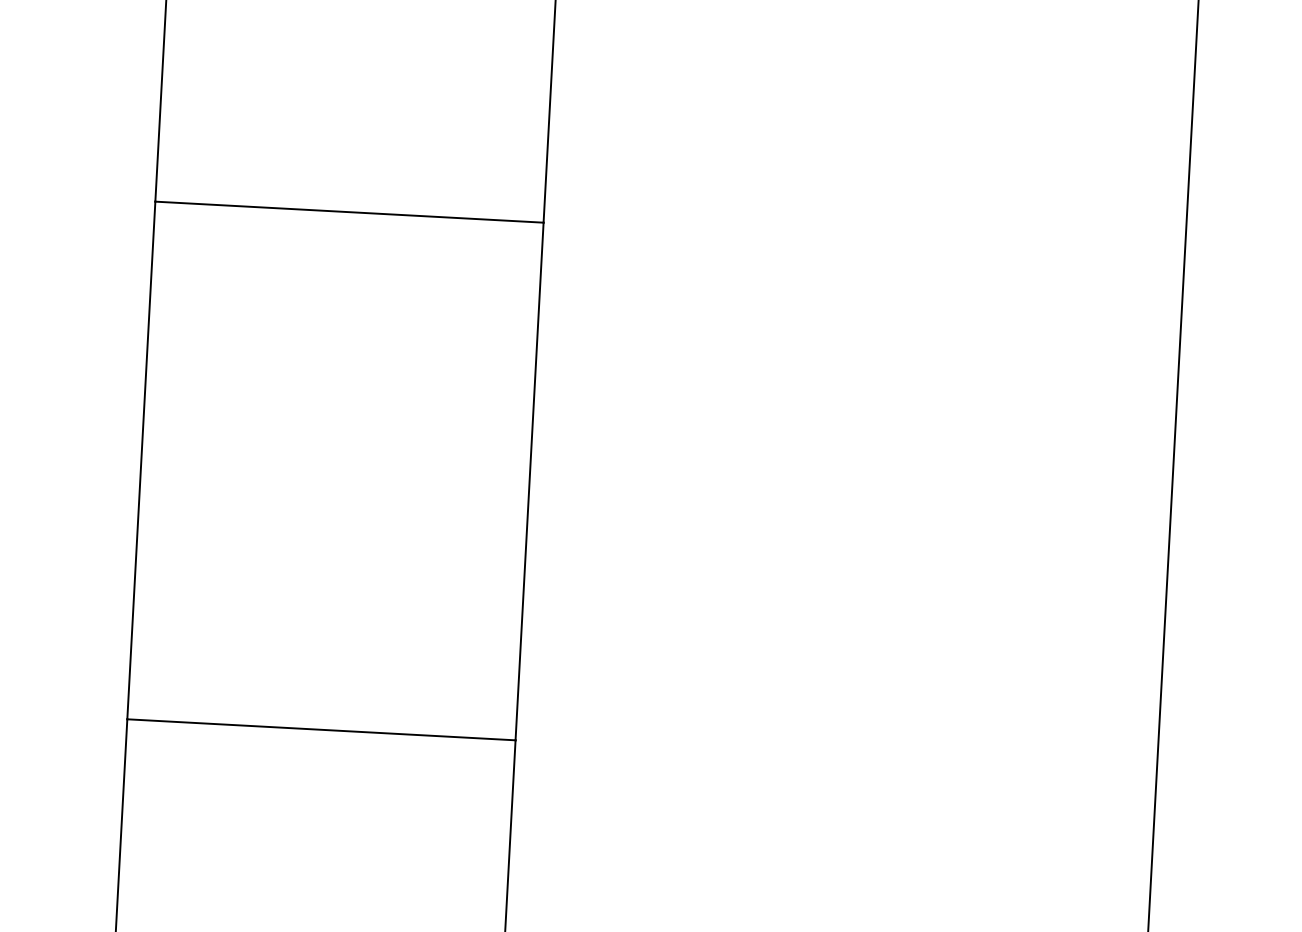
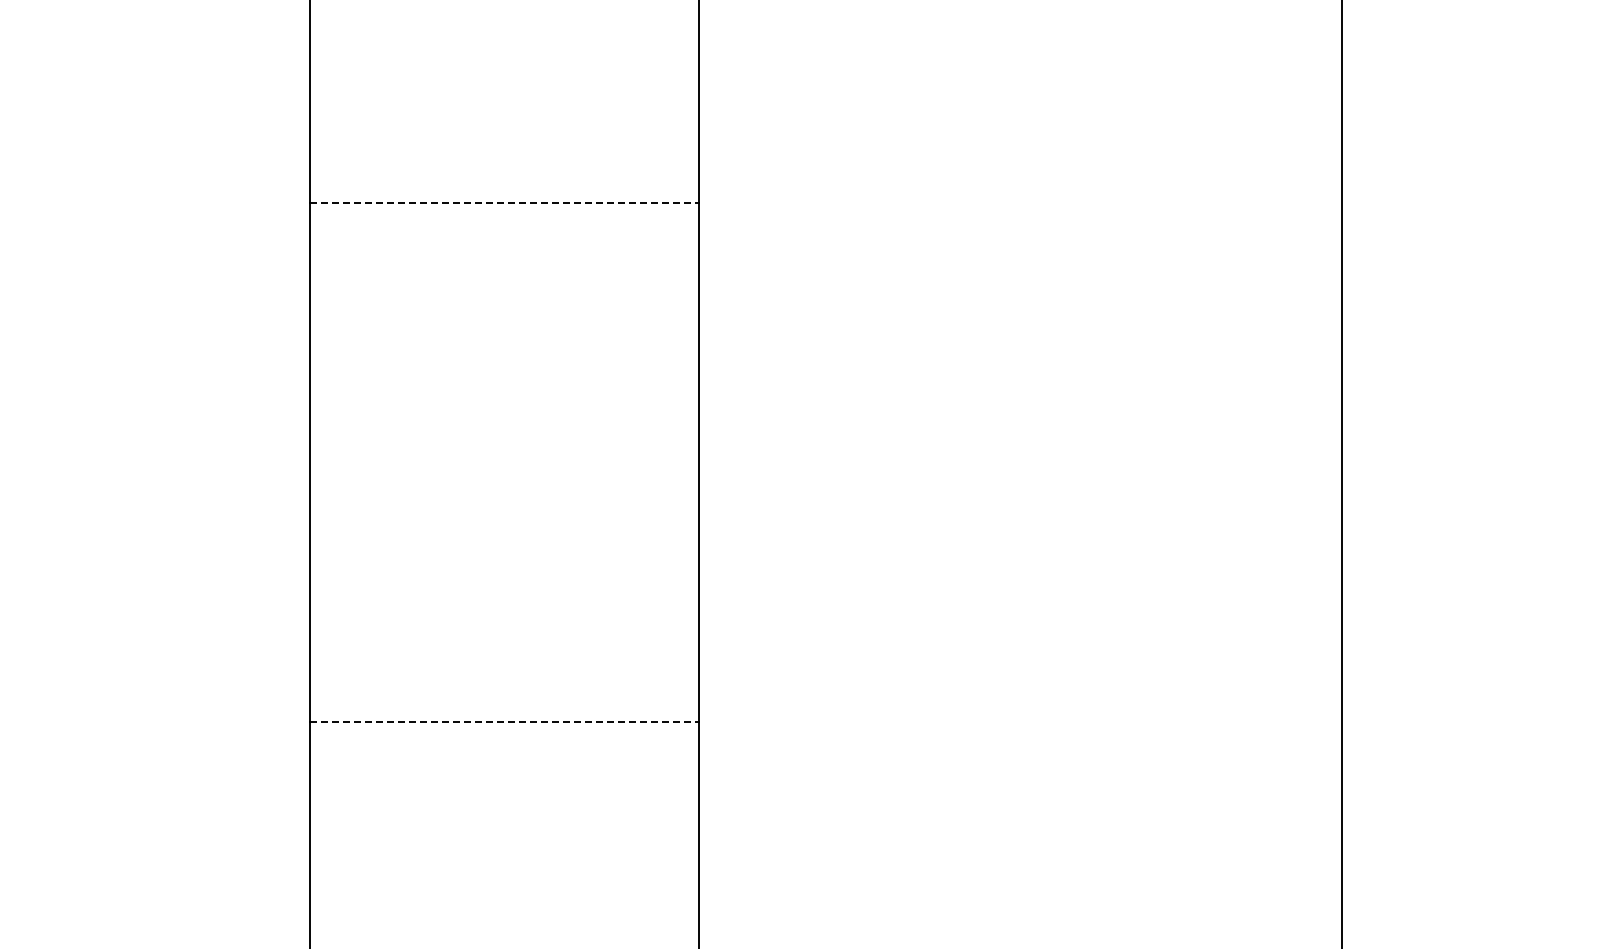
line: (349, 211) -> (504, 202), solid -> dashed
line: (321, 729) -> (504, 722), solid -> dashed

